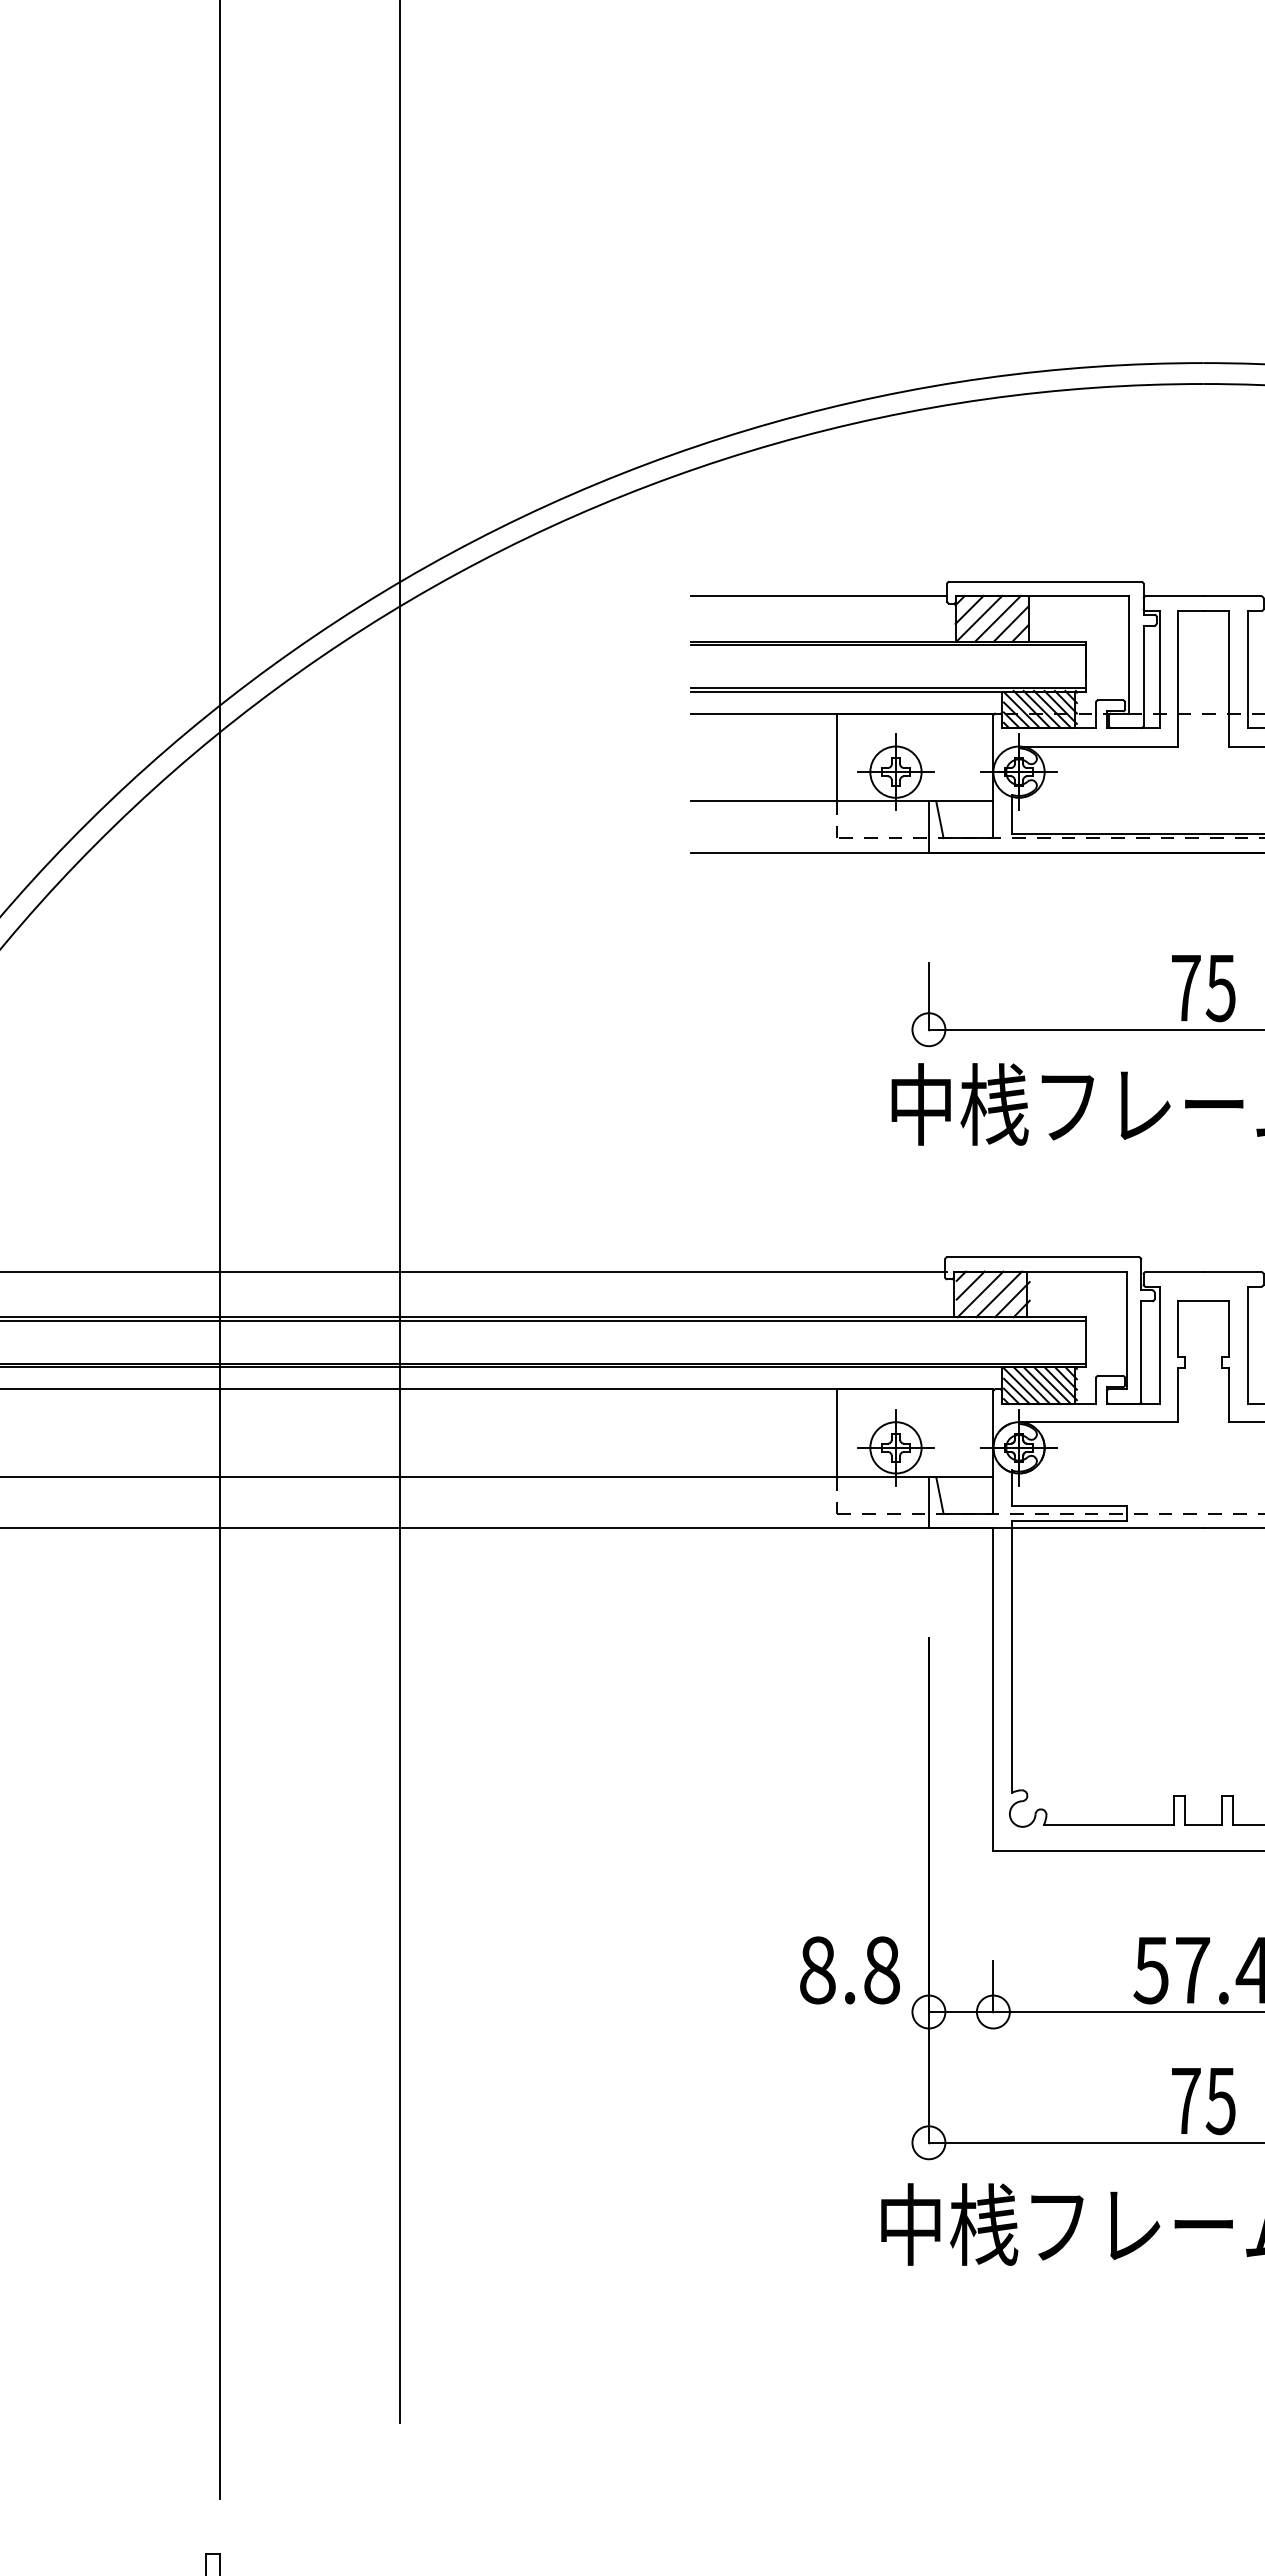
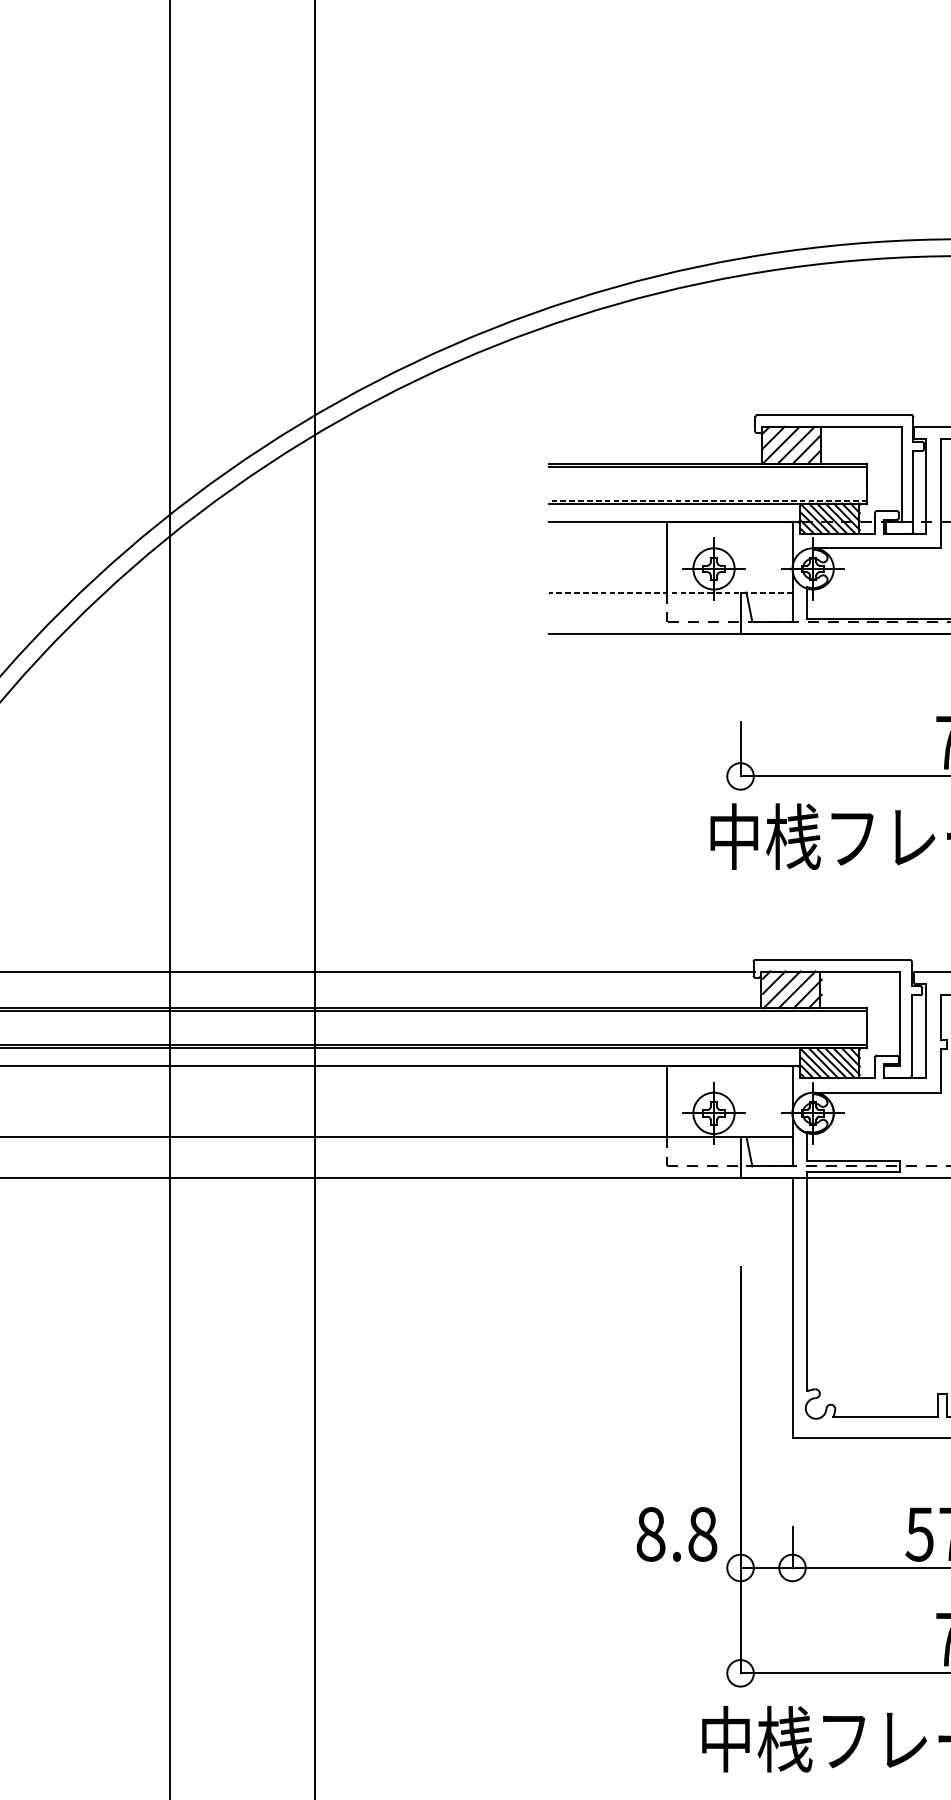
line: (818, 596) -> (651, 427), removed
line: (888, 687) -> (707, 500), solid -> dashed
line: (841, 801) -> (670, 592), solid -> dashed

